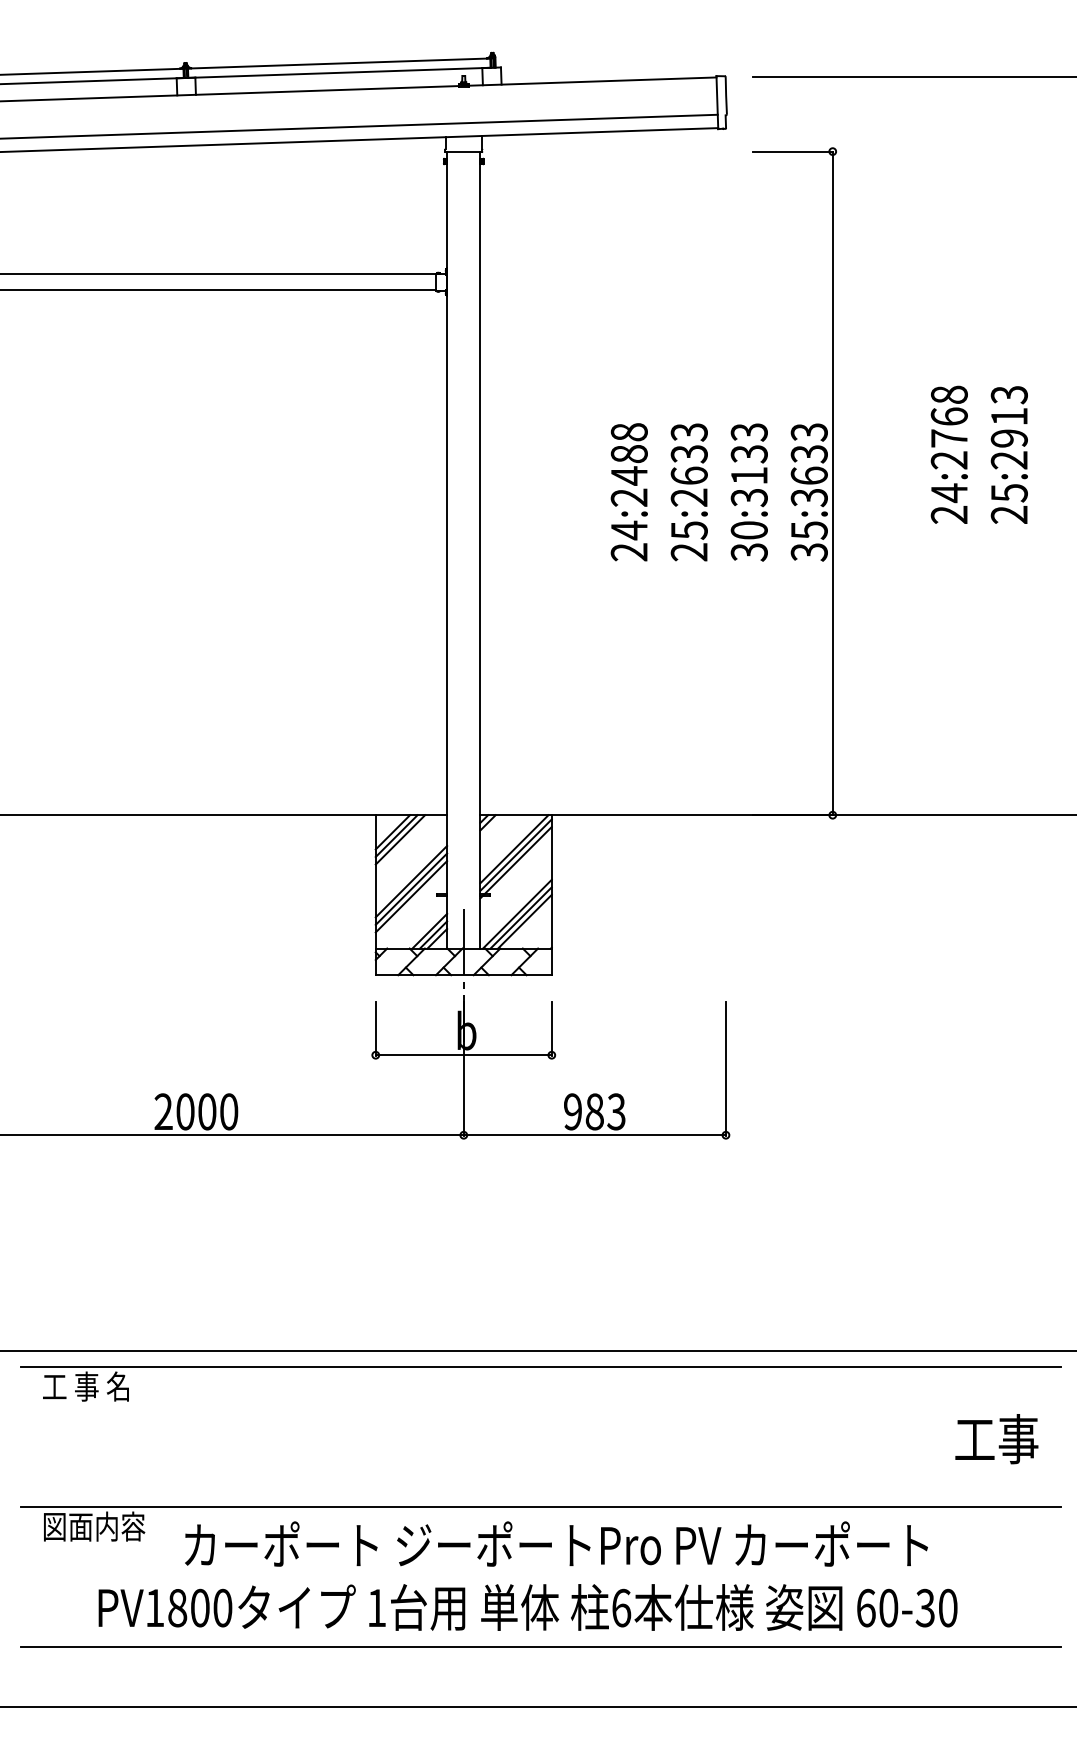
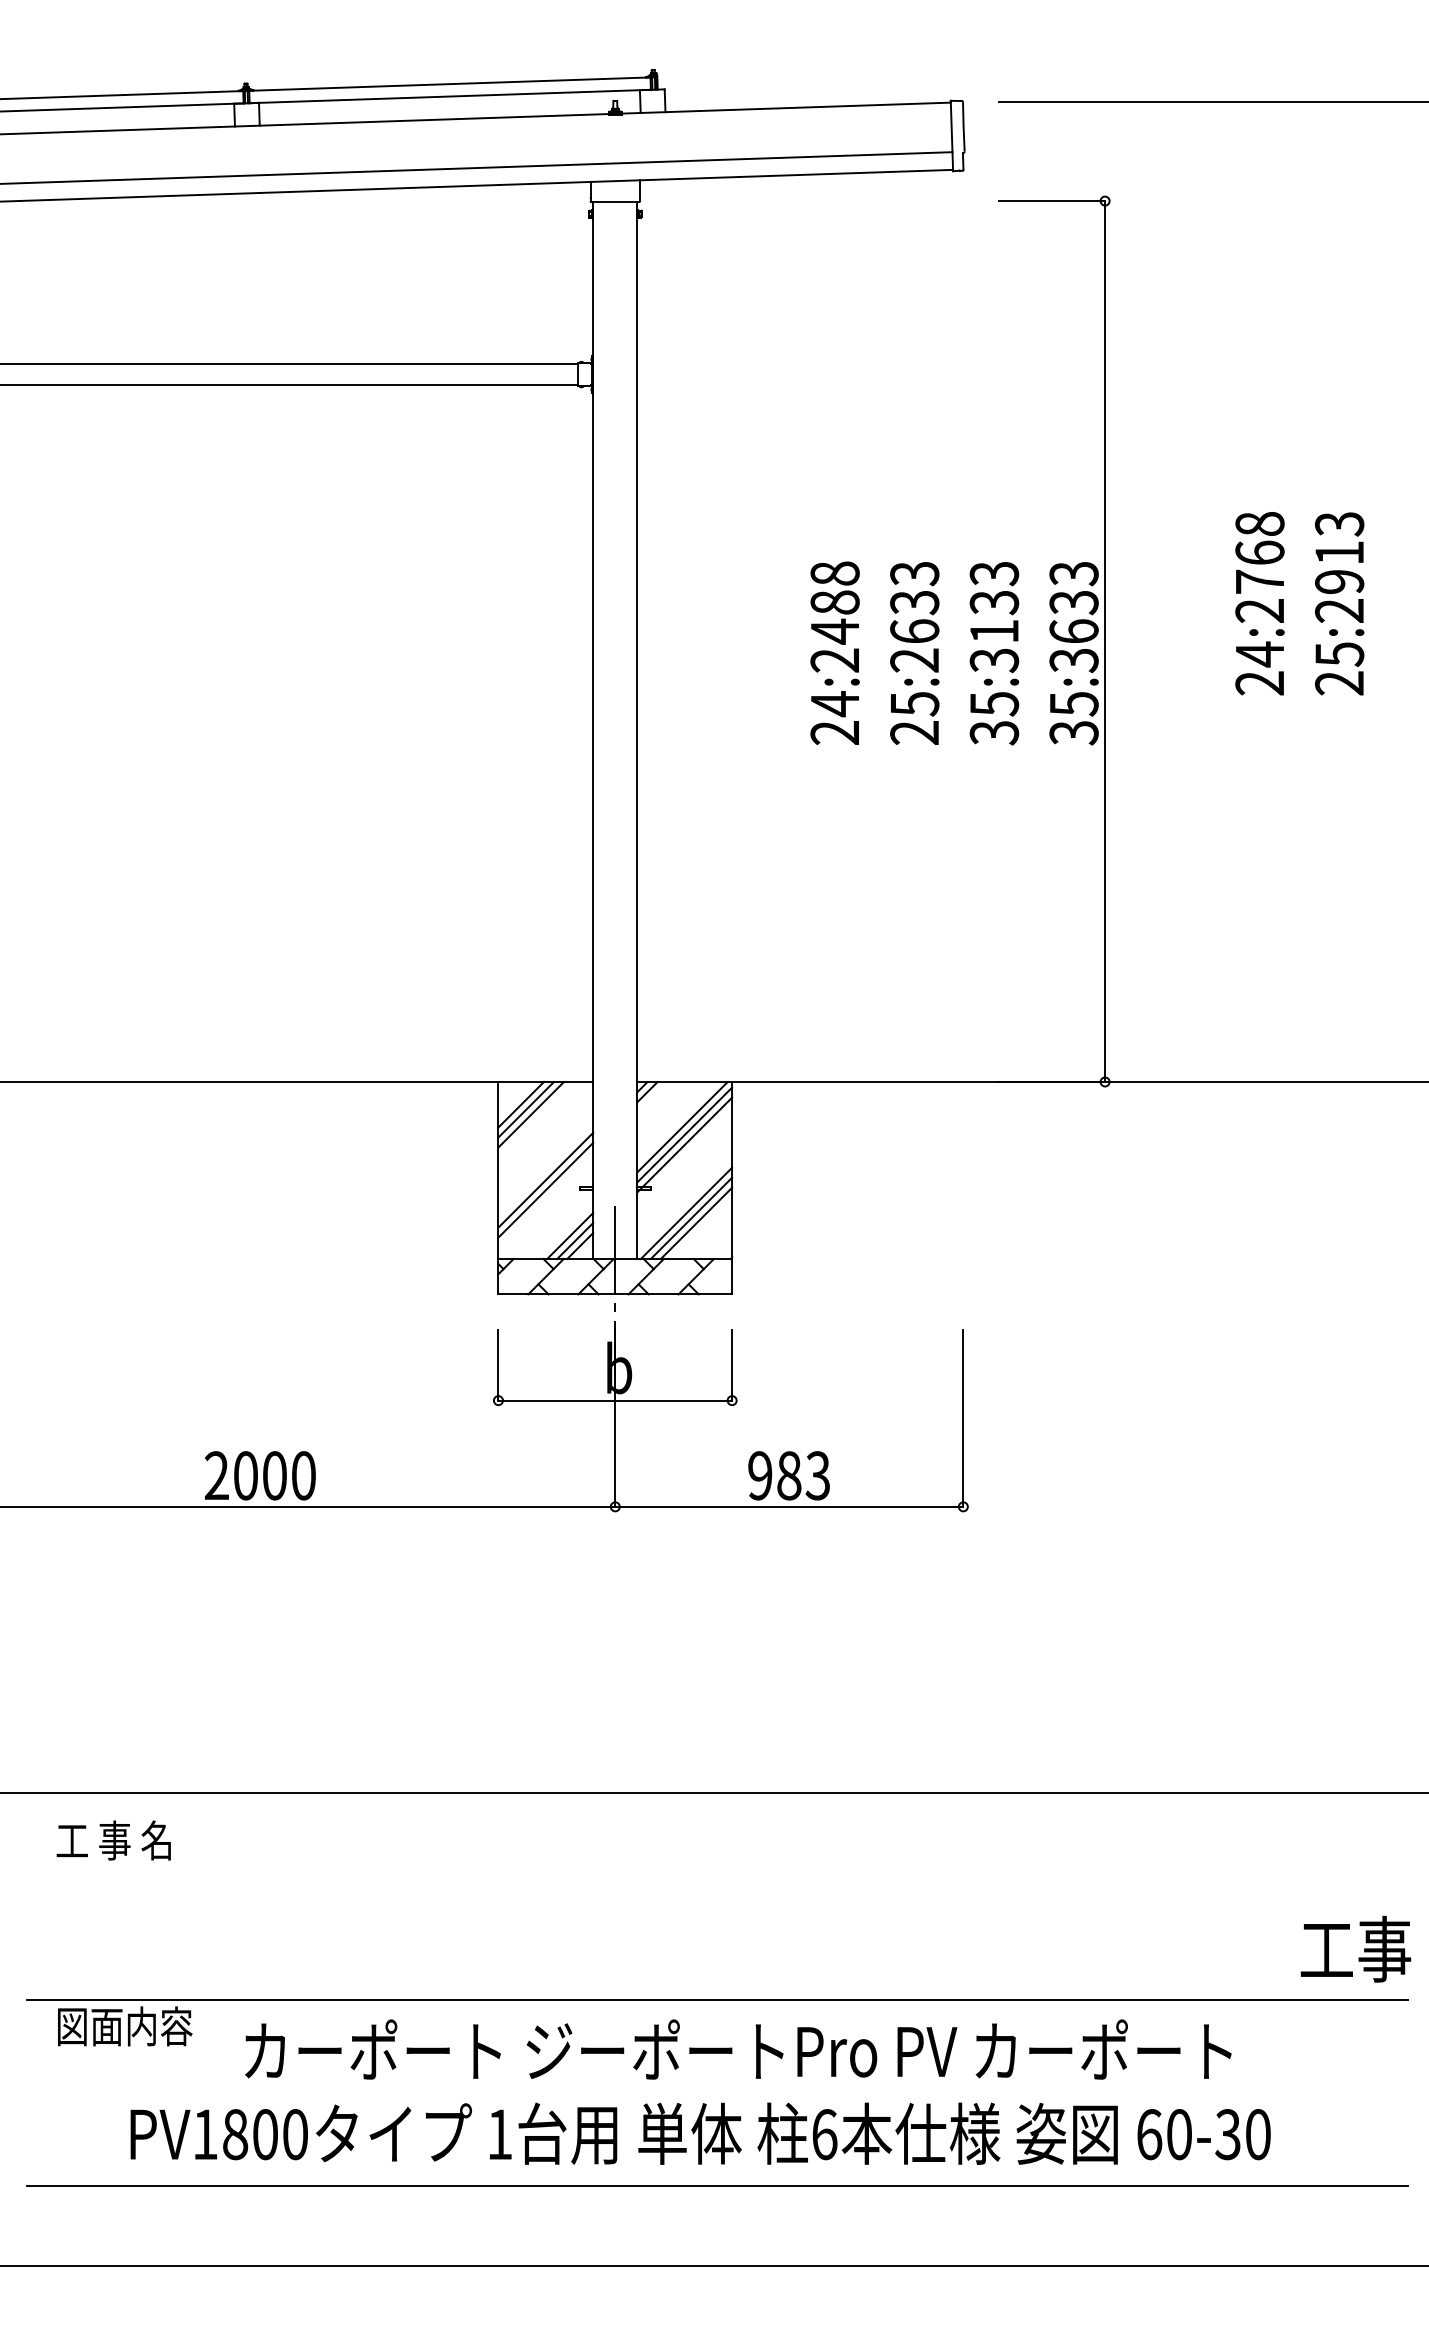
text: (749, 530) -> (994, 704), 30:3133 -> 35:3133
line: (411, 881) -> (545, 1169), removed
line: (540, 1367) -> (717, 1814), removed
text: (996, 1438) -> (1355, 1948), moved

